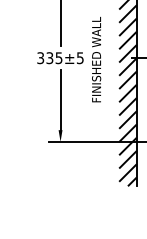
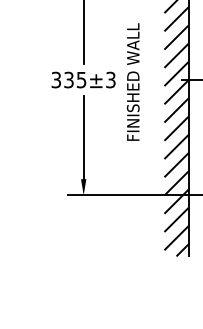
text: (80, 57) -> (110, 79), 335±5 -> 335±3

